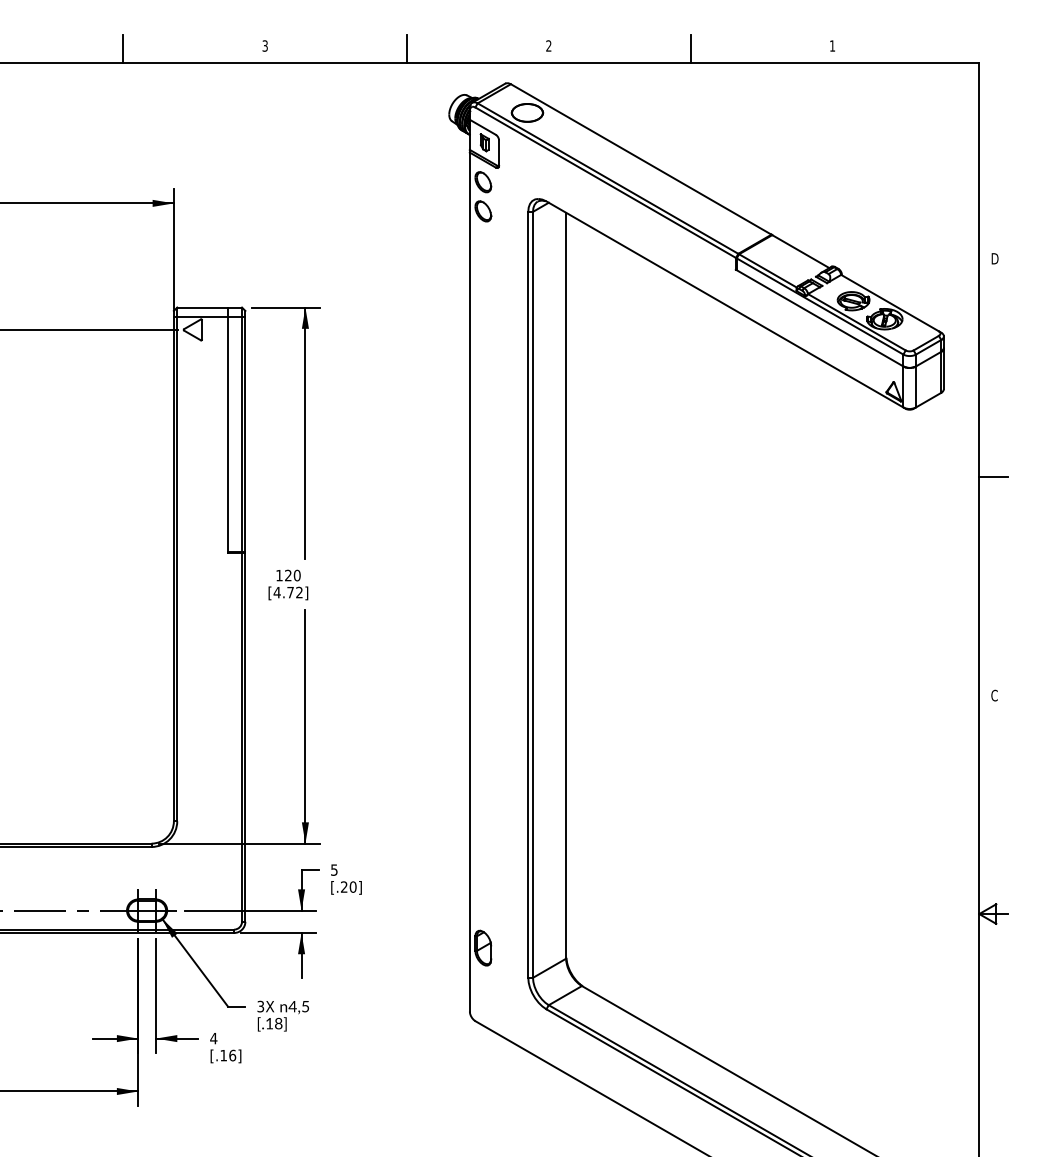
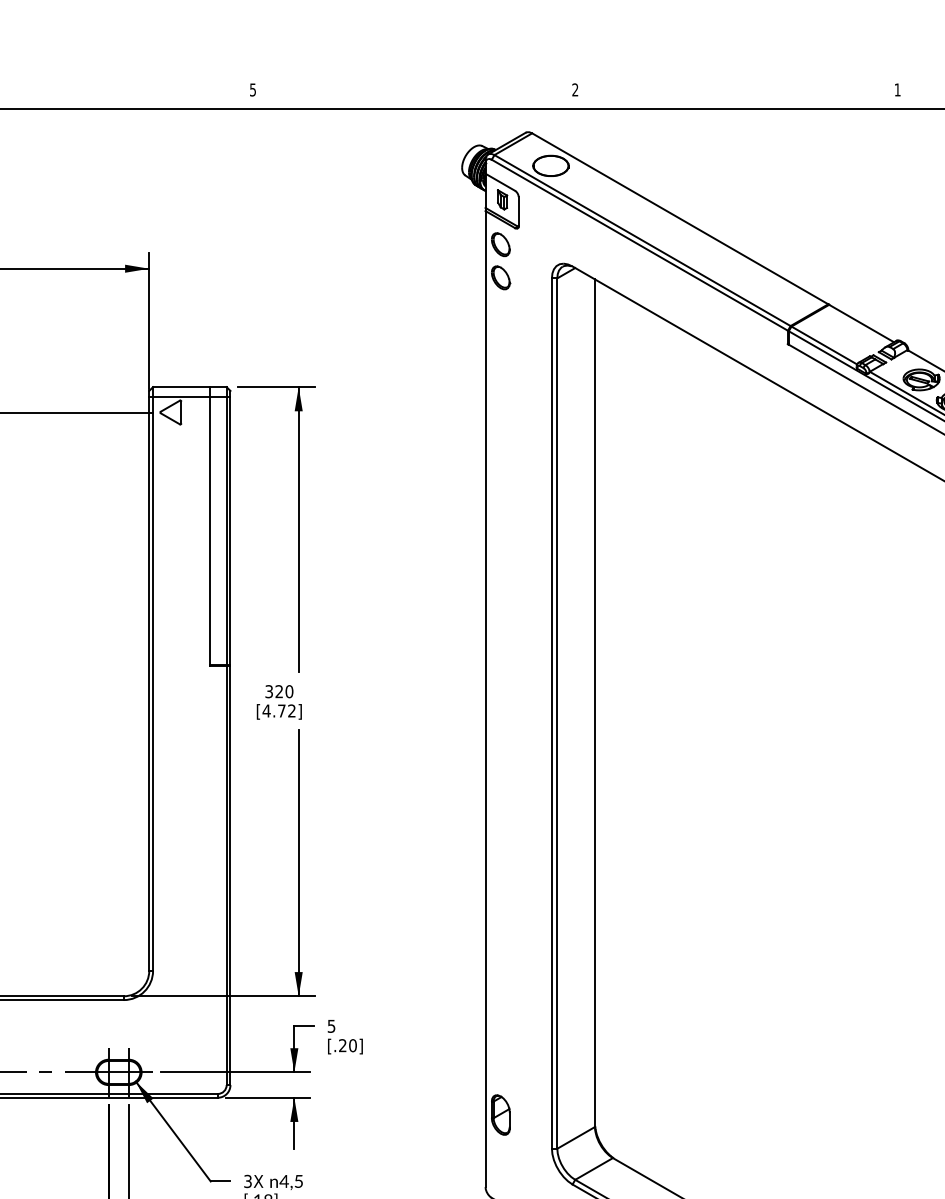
text: (264, 45) -> (252, 89), 3 -> 5
line: (123, 48) -> (91, 92), removed
line: (407, 48) -> (414, 92), removed
line: (690, 48) -> (736, 92), removed
text: (279, 575) -> (269, 691), 120 -> 320

